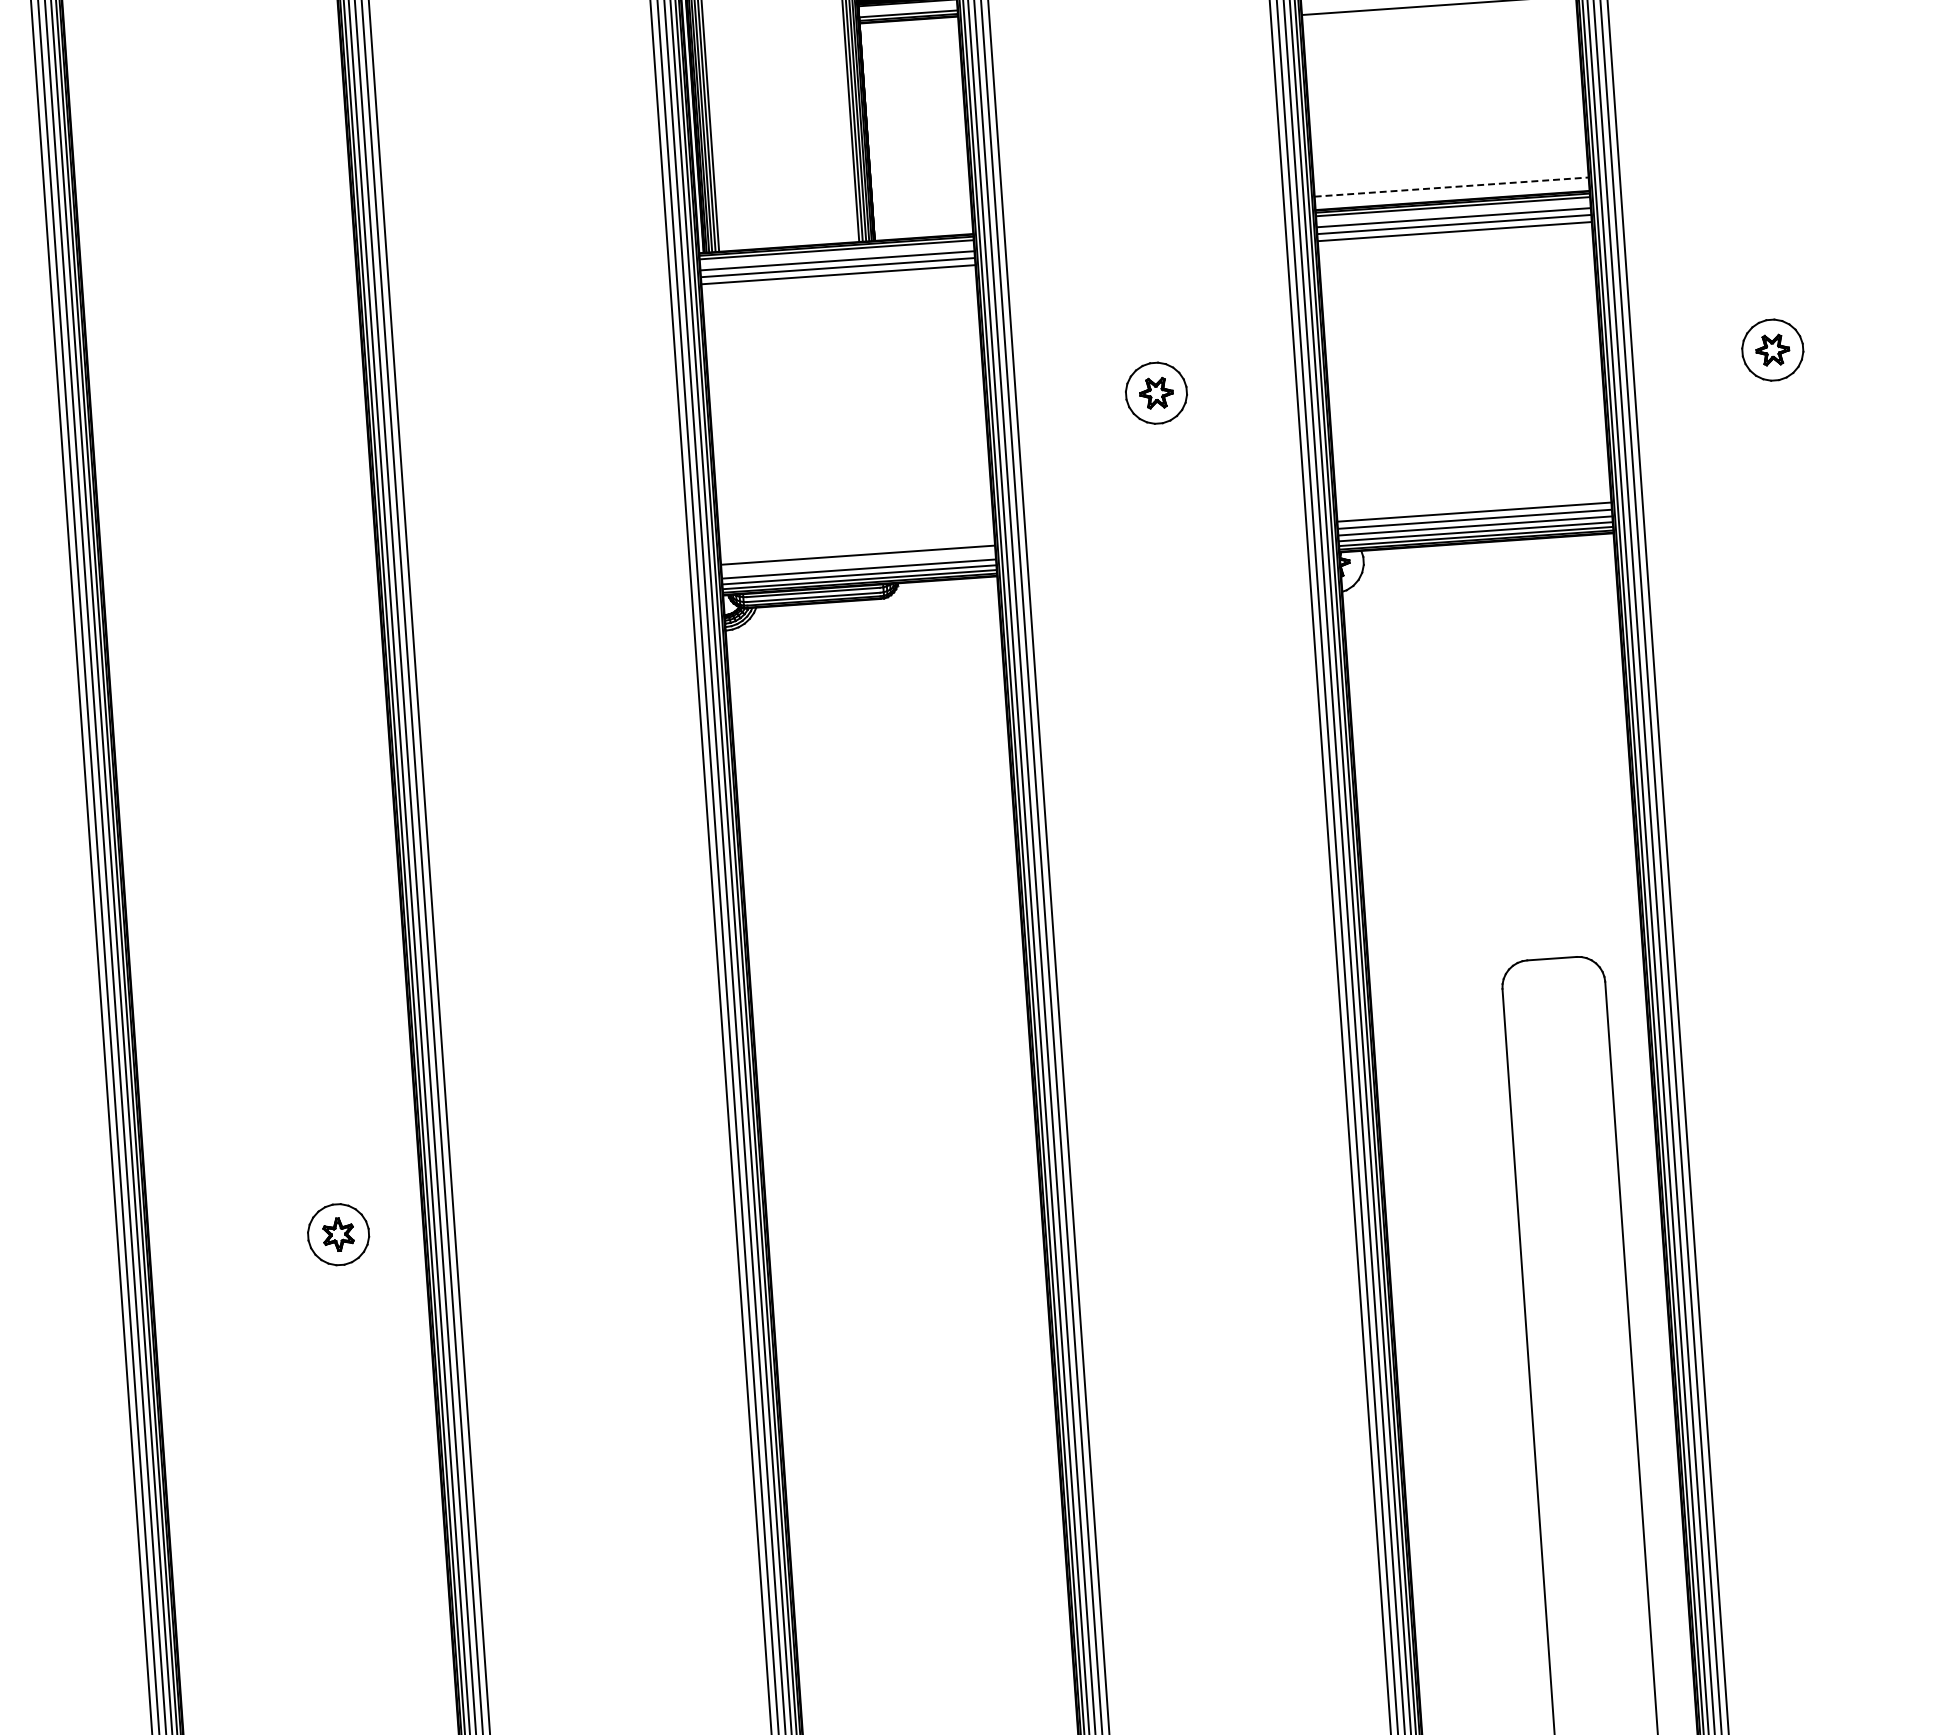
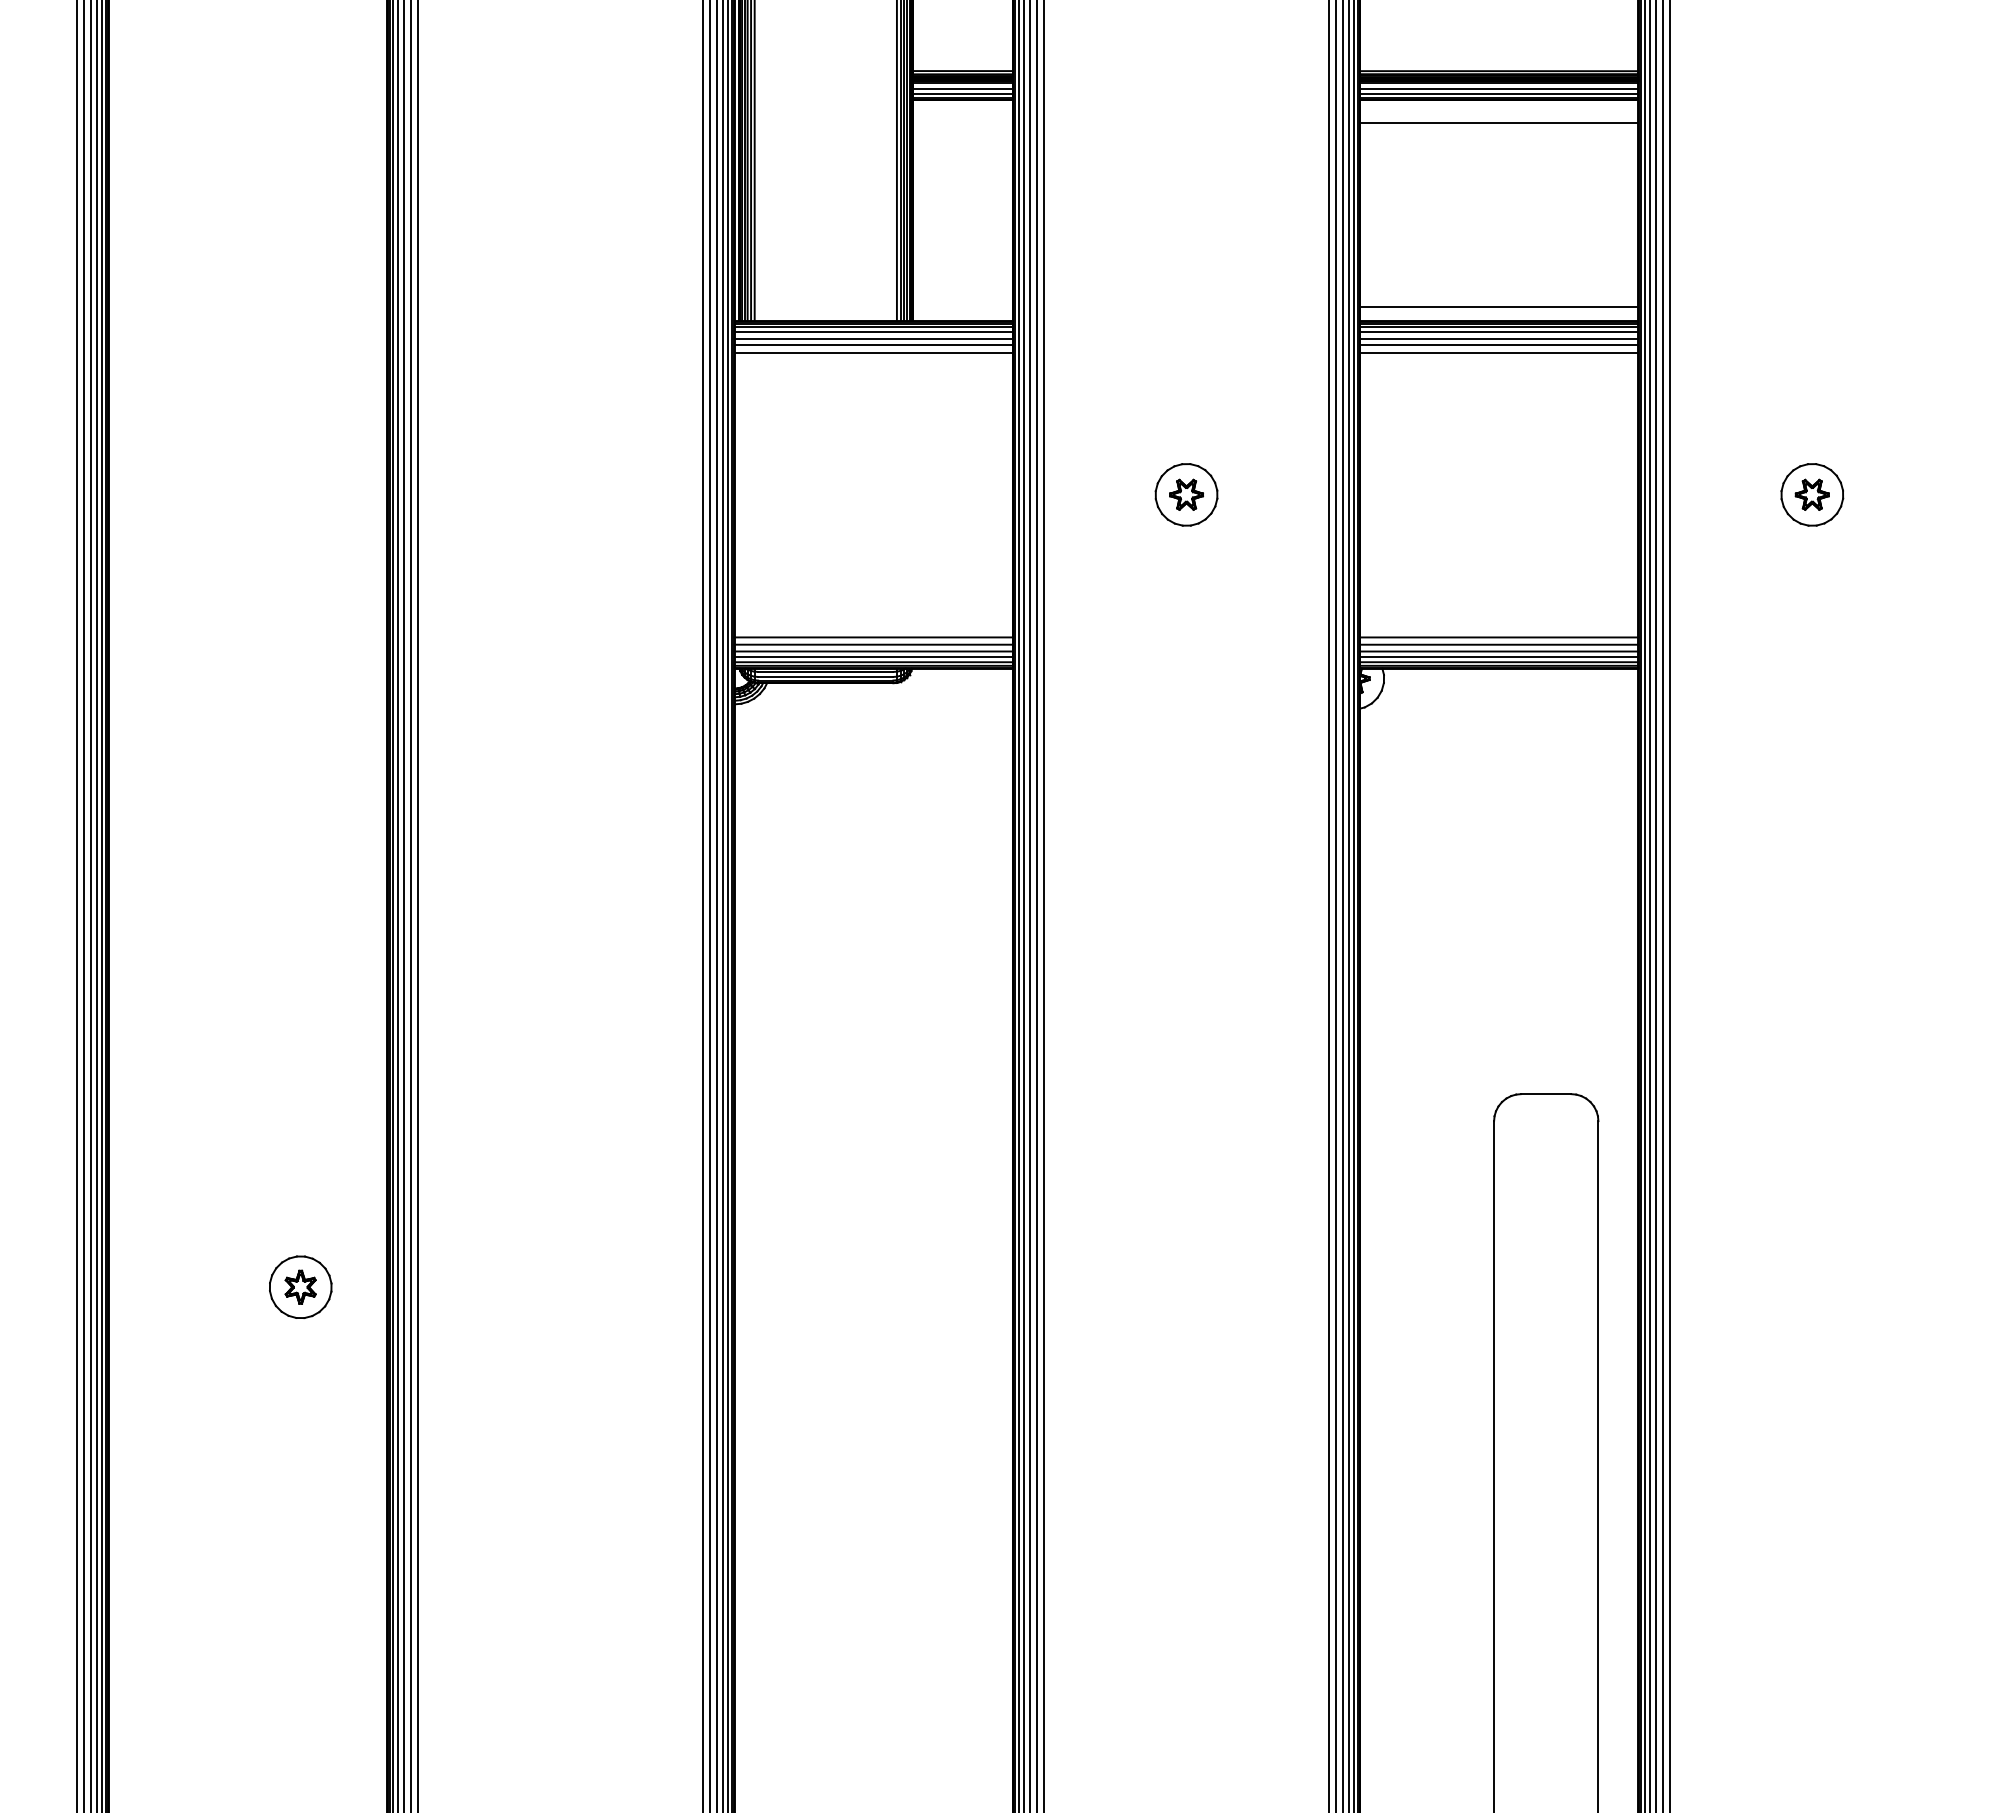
line: (907, 9) -> (962, 89), added
line: (1451, 187) -> (1499, 307), dashed -> solid
line: (1453, 211) -> (1499, 332), added
line: (836, 254) -> (873, 332), added
line: (858, 562) -> (873, 644), added

